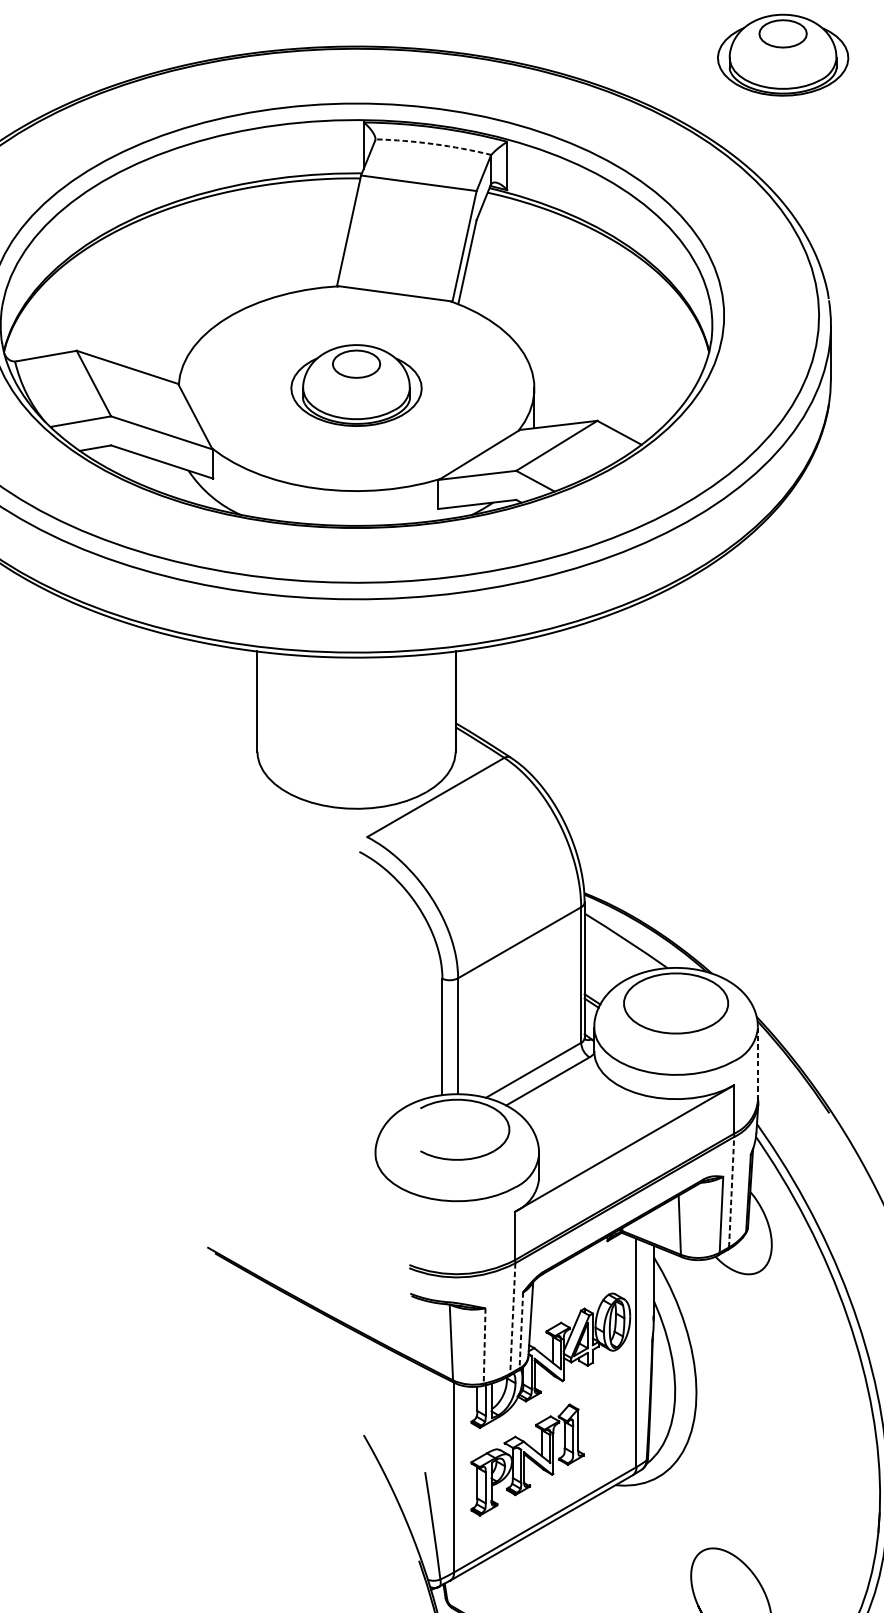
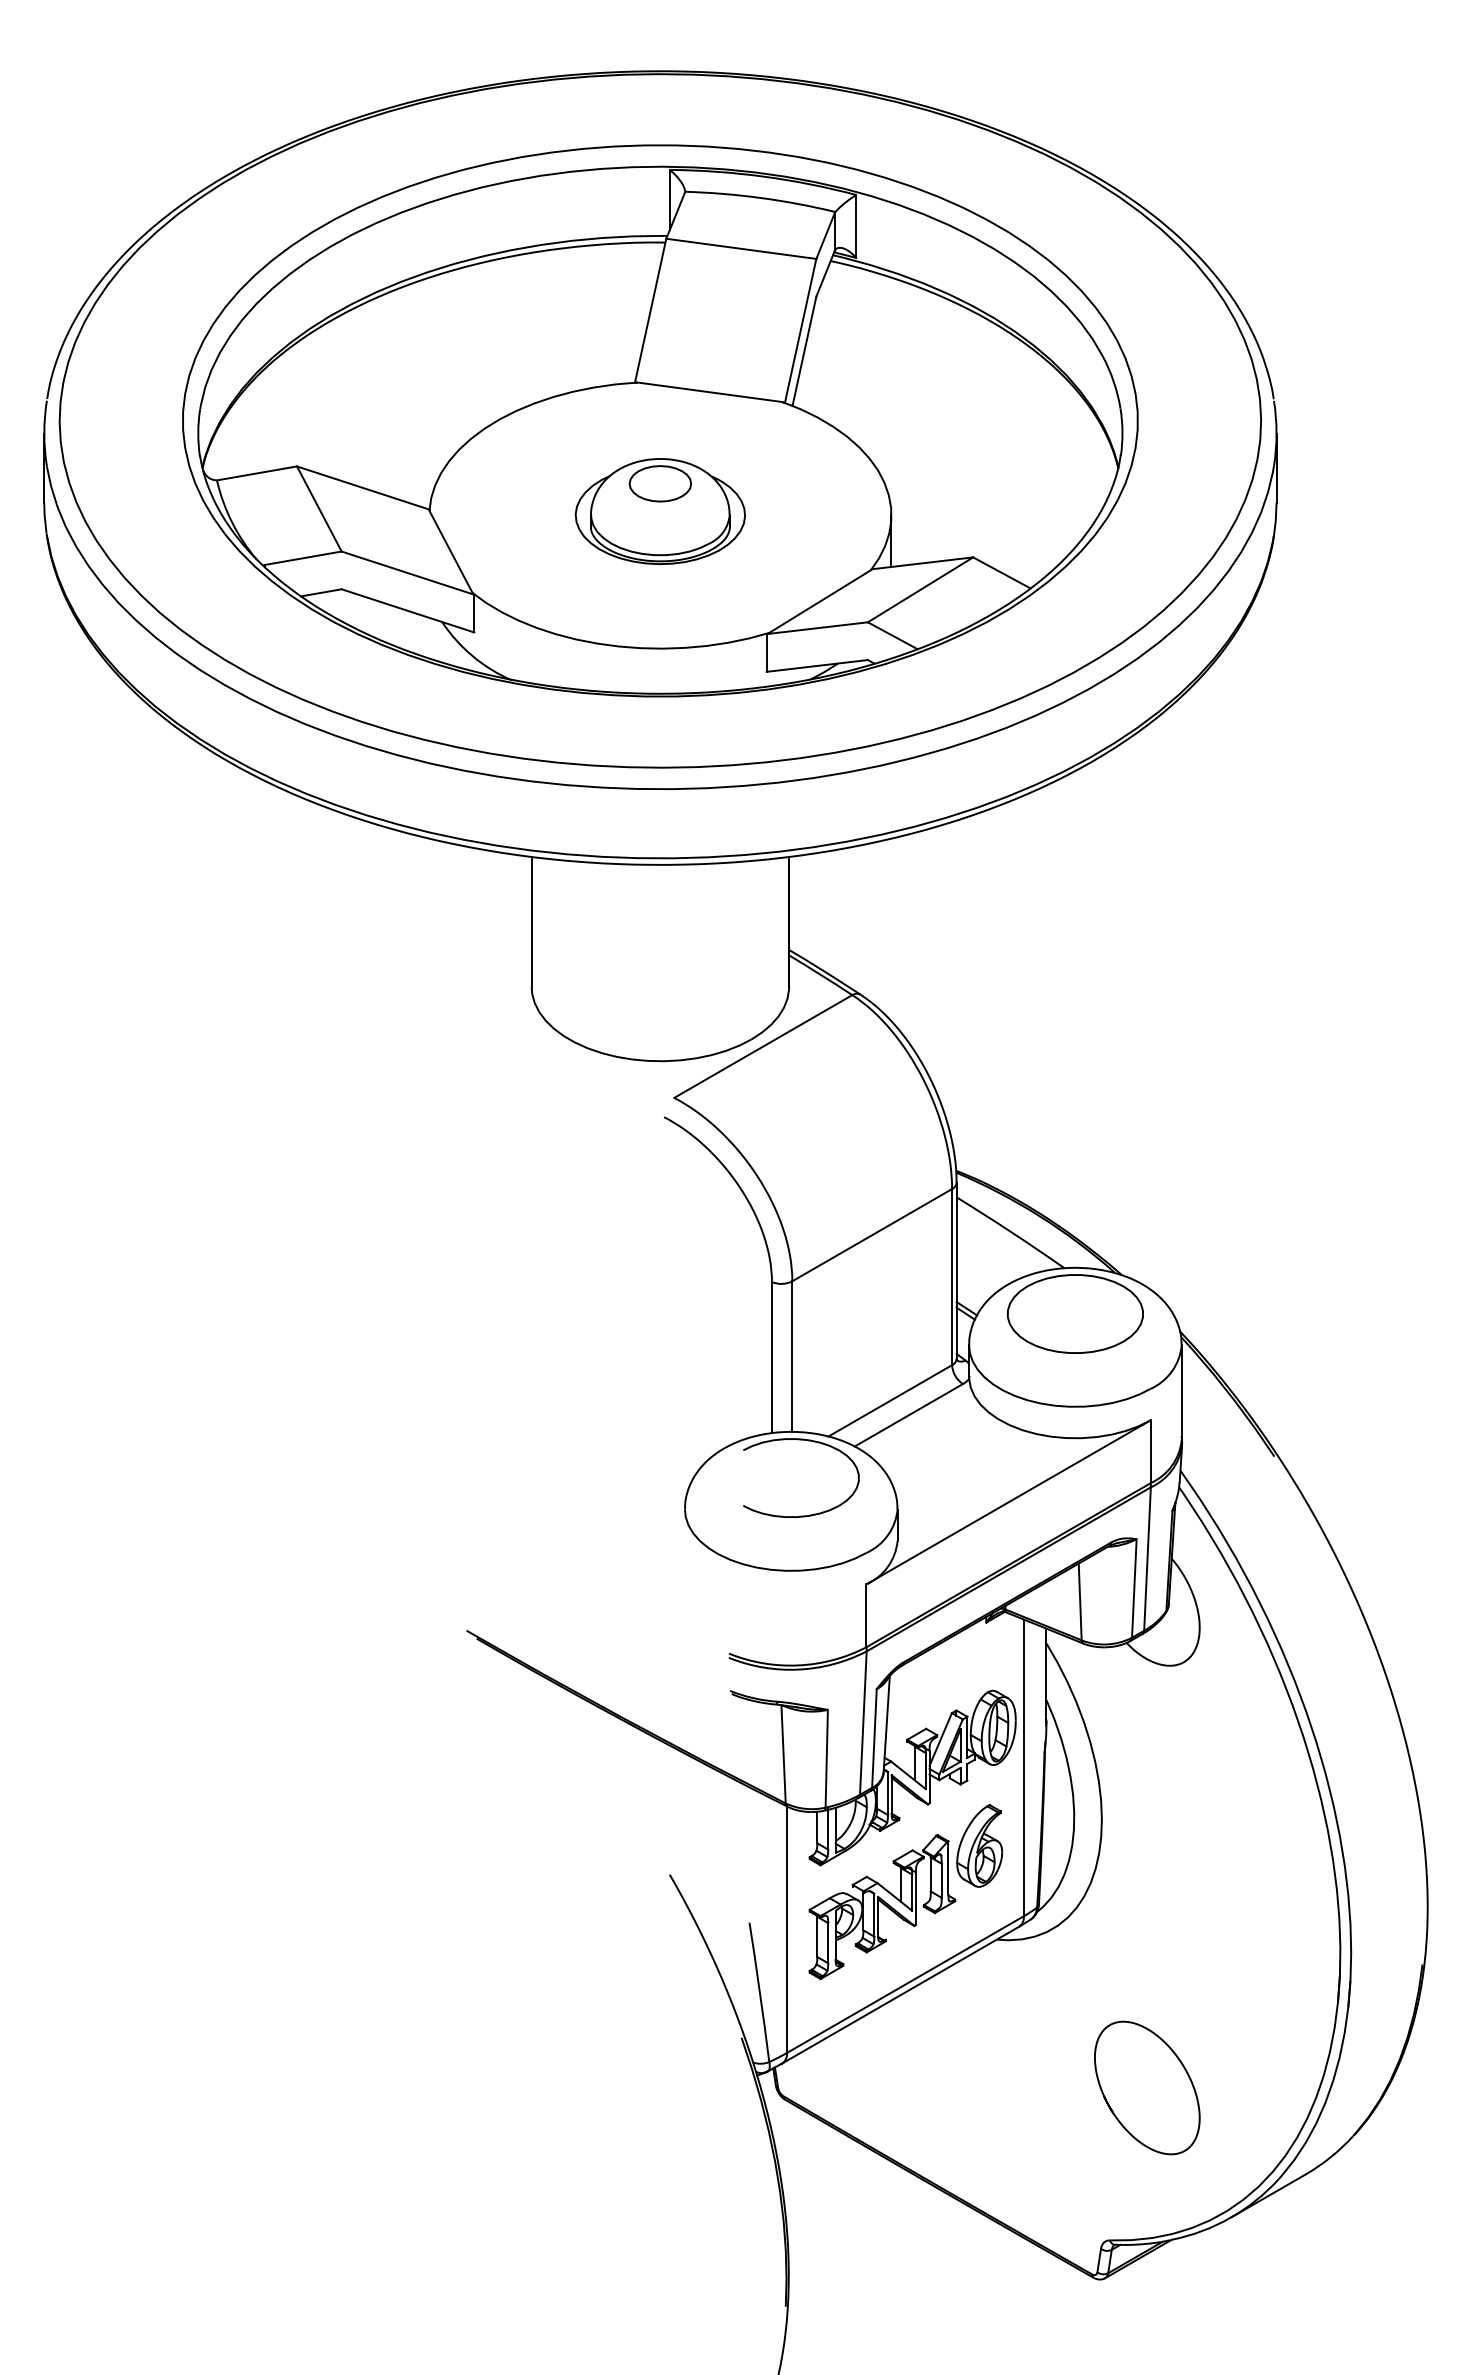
part: (782, 55) -> (1213, 82), removed
arc: (433, 143) -> (760, 197), dashed -> solid
line: (757, 1063) -> (1181, 1392), dashed -> solid
line: (731, 1192) -> (1147, 1559), dashed -> solid
line: (512, 1318) -> (863, 1723), dashed -> solid
line: (521, 1331) -> (874, 1739), dashed -> solid
line: (484, 1345) -> (826, 1758), dashed -> solid
part: (602, 1412) -> (979, 1845), added

